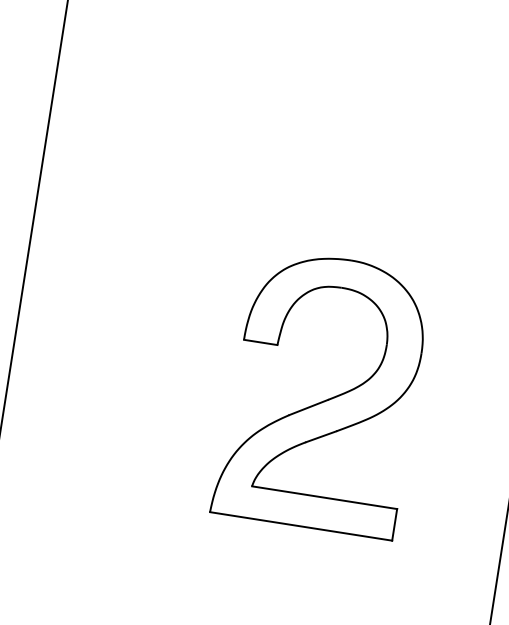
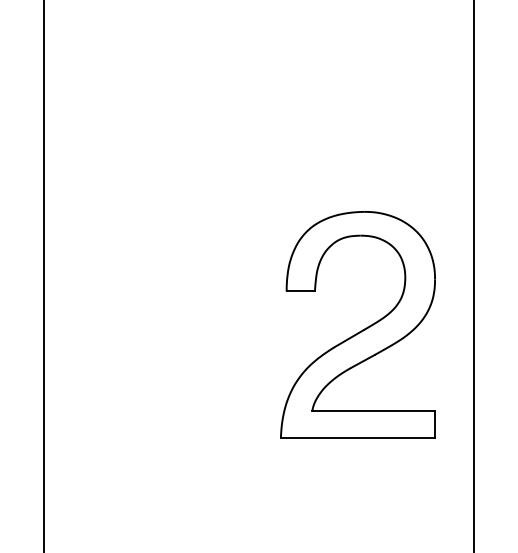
part: (326, 398) -> (362, 329), moved

